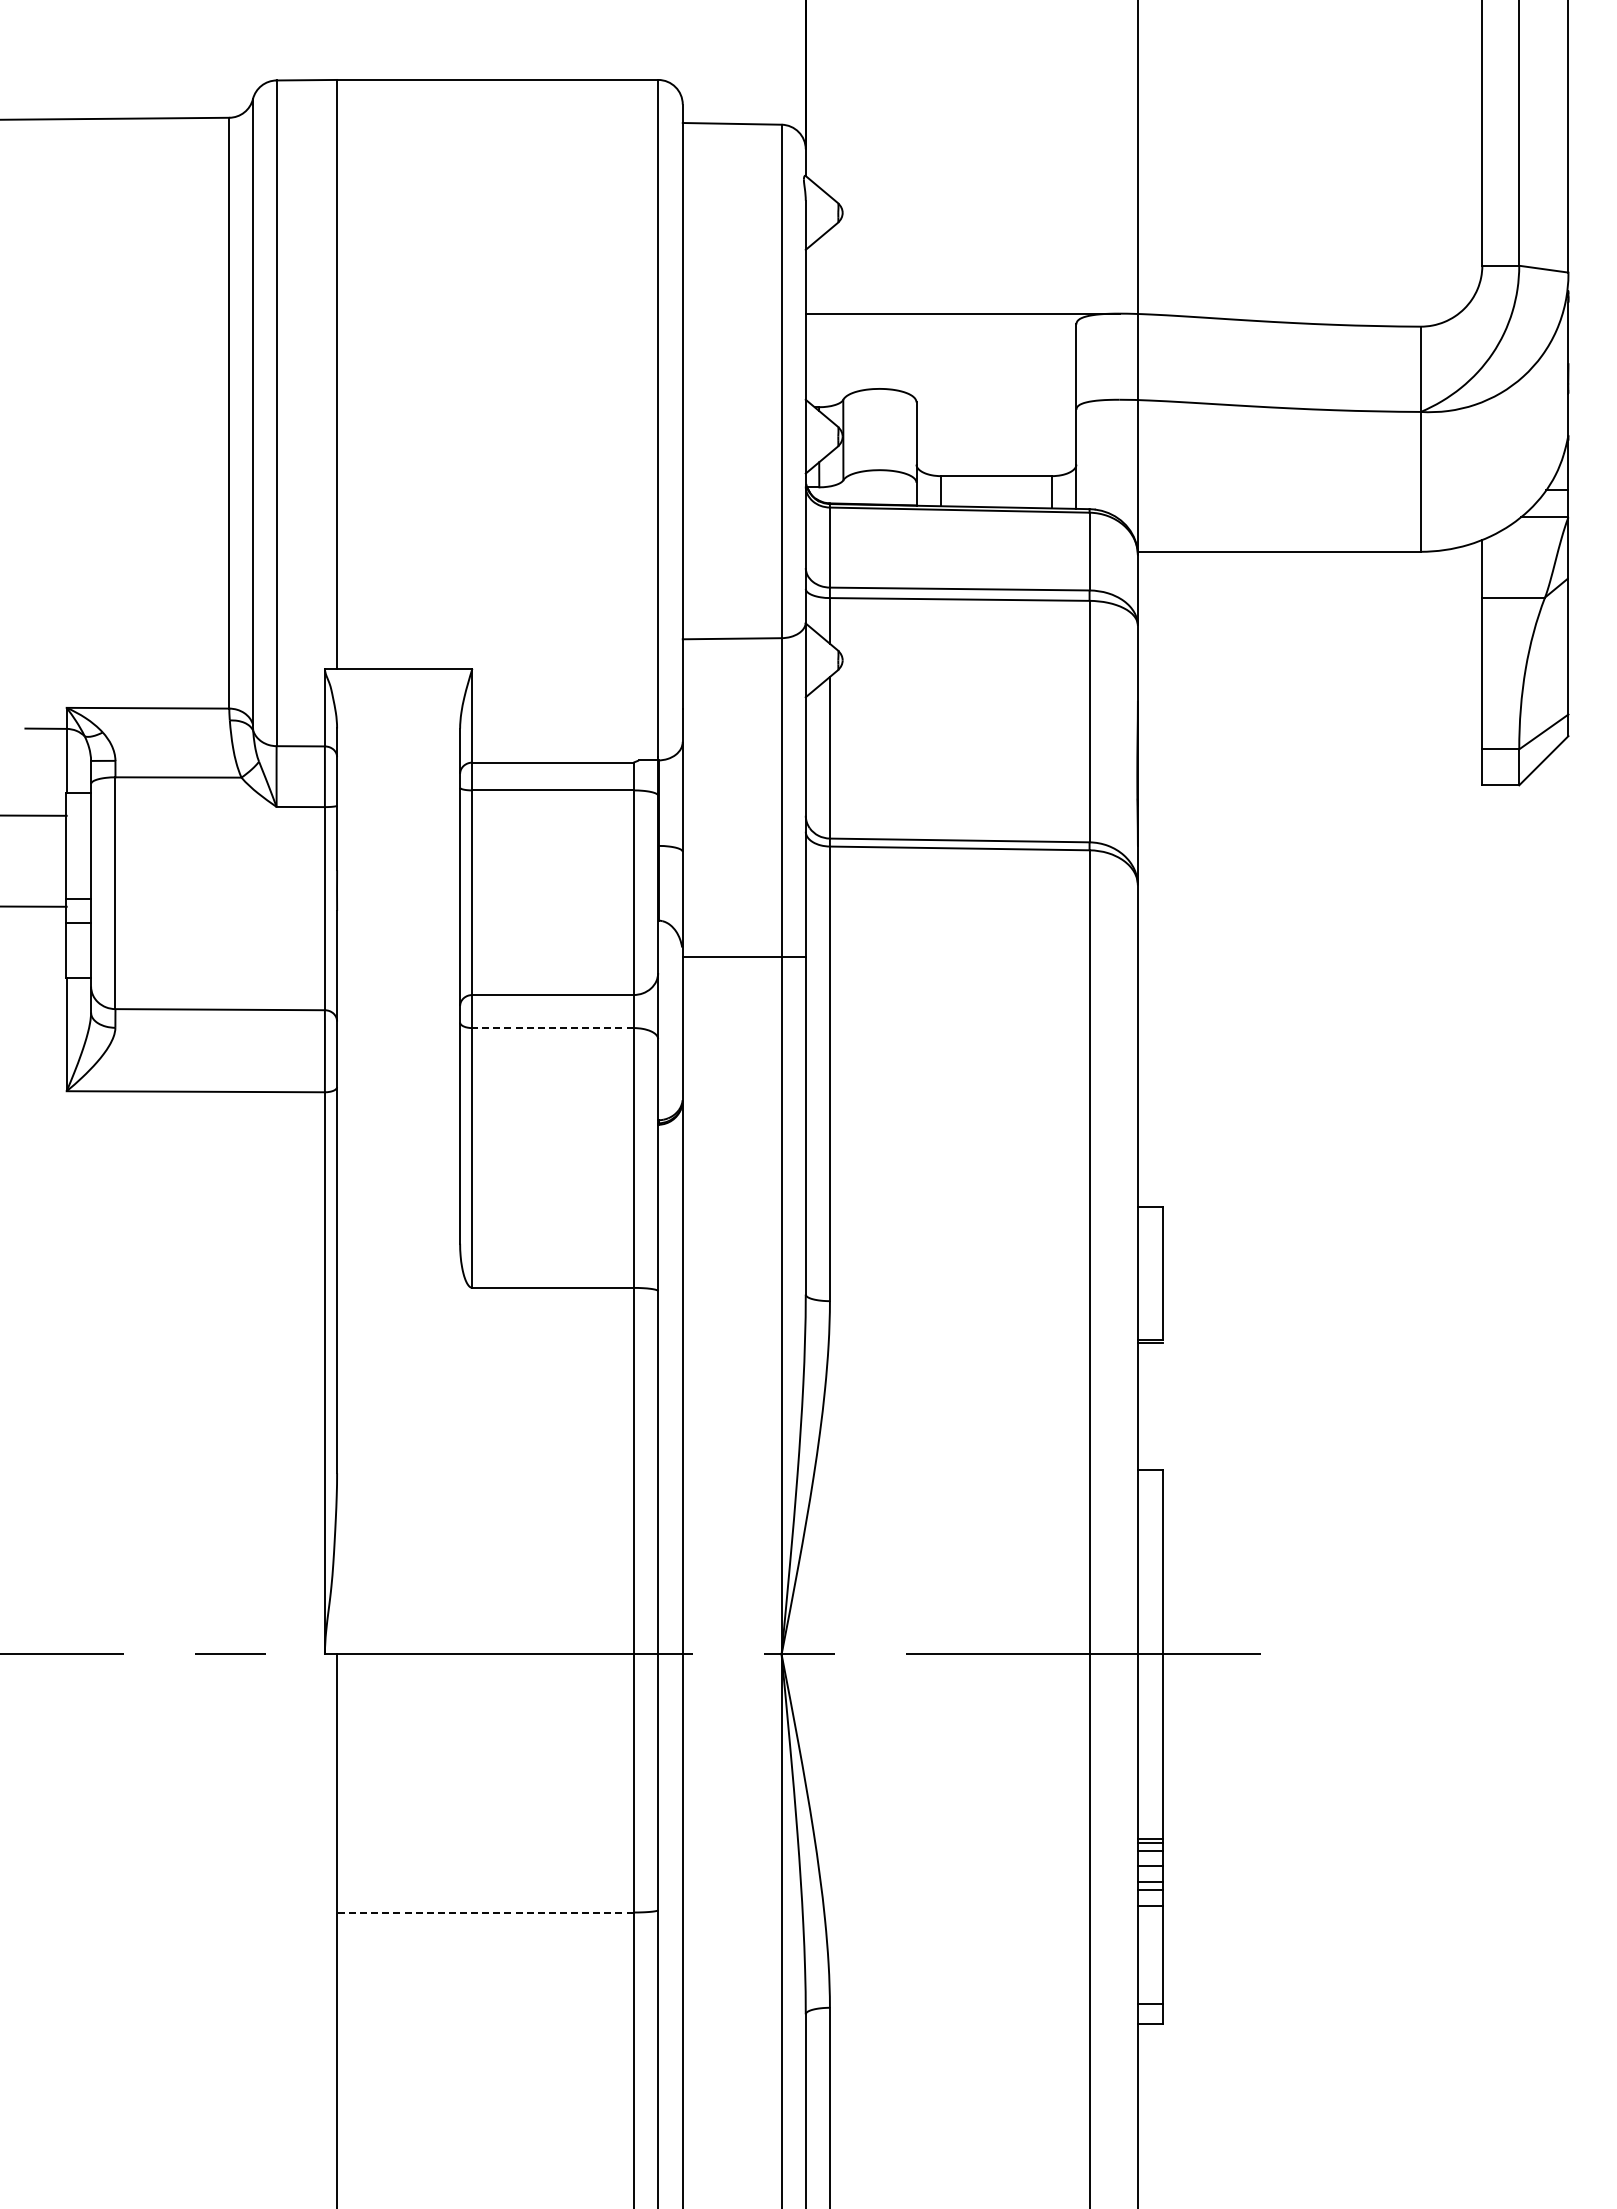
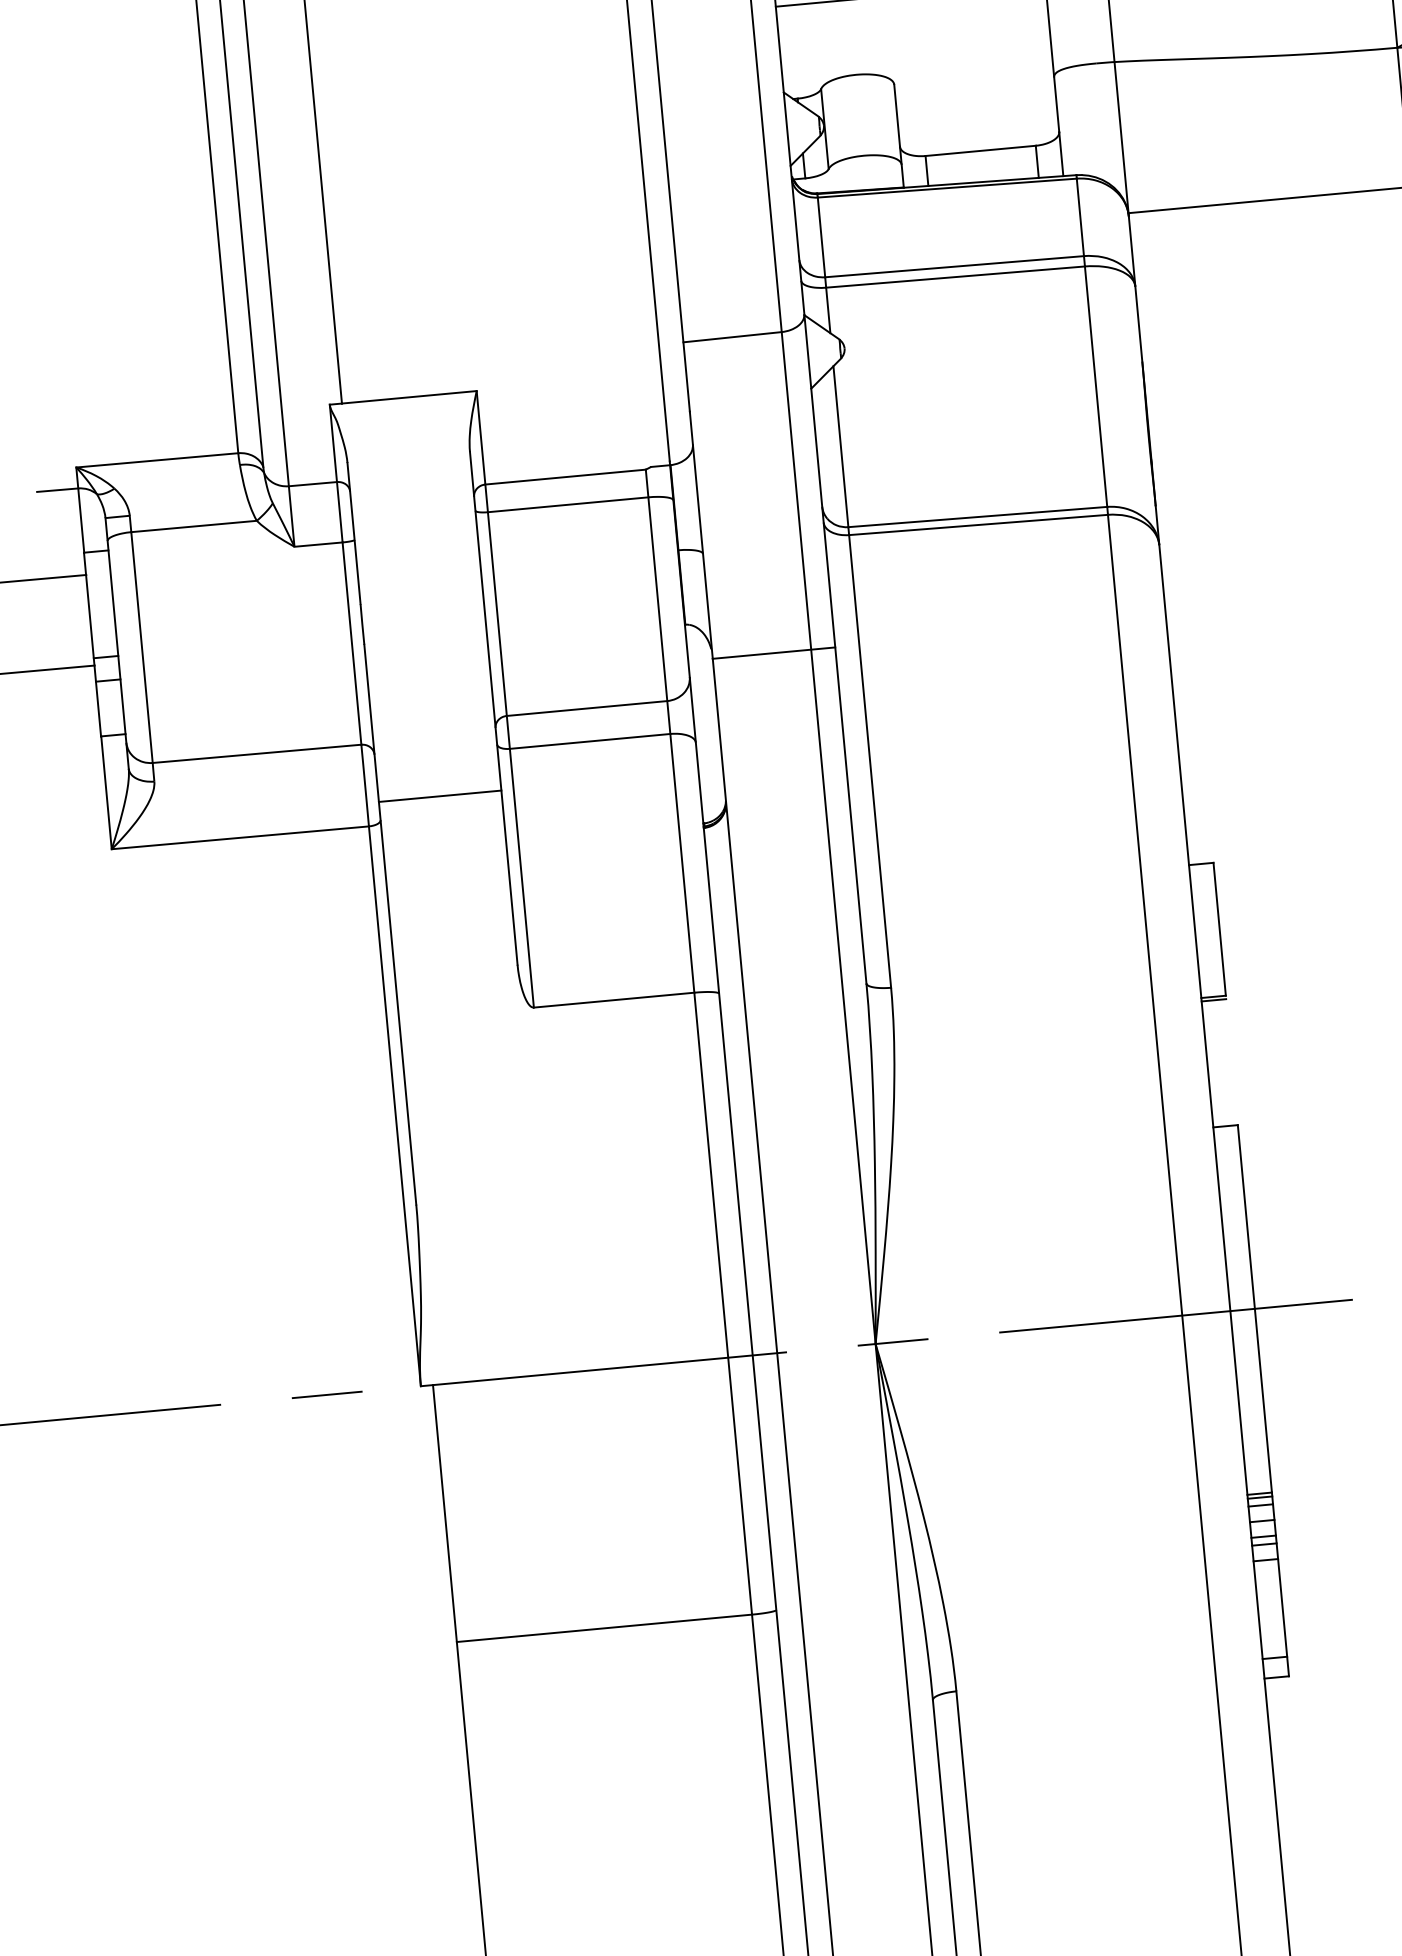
line: (552, 1028) -> (589, 741), dashed -> solid
line: (398, 1068) -> (440, 795), added
line: (484, 1912) -> (603, 1628), dashed -> solid

